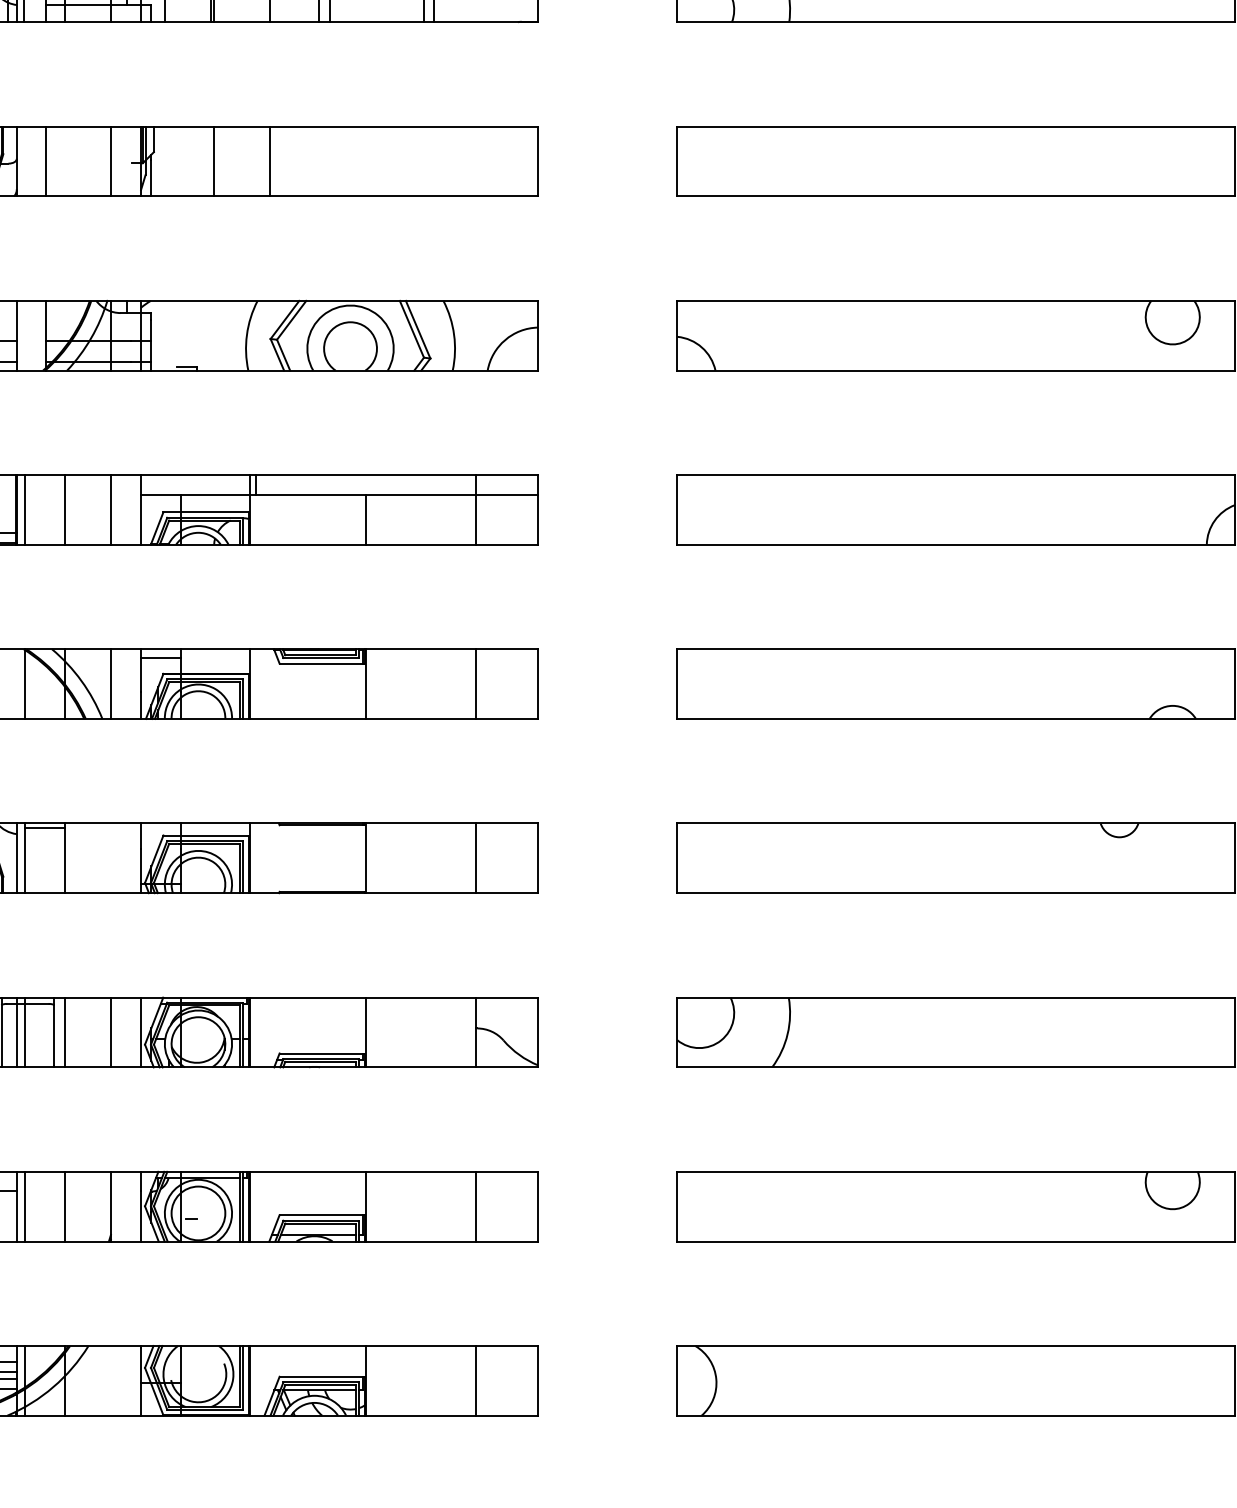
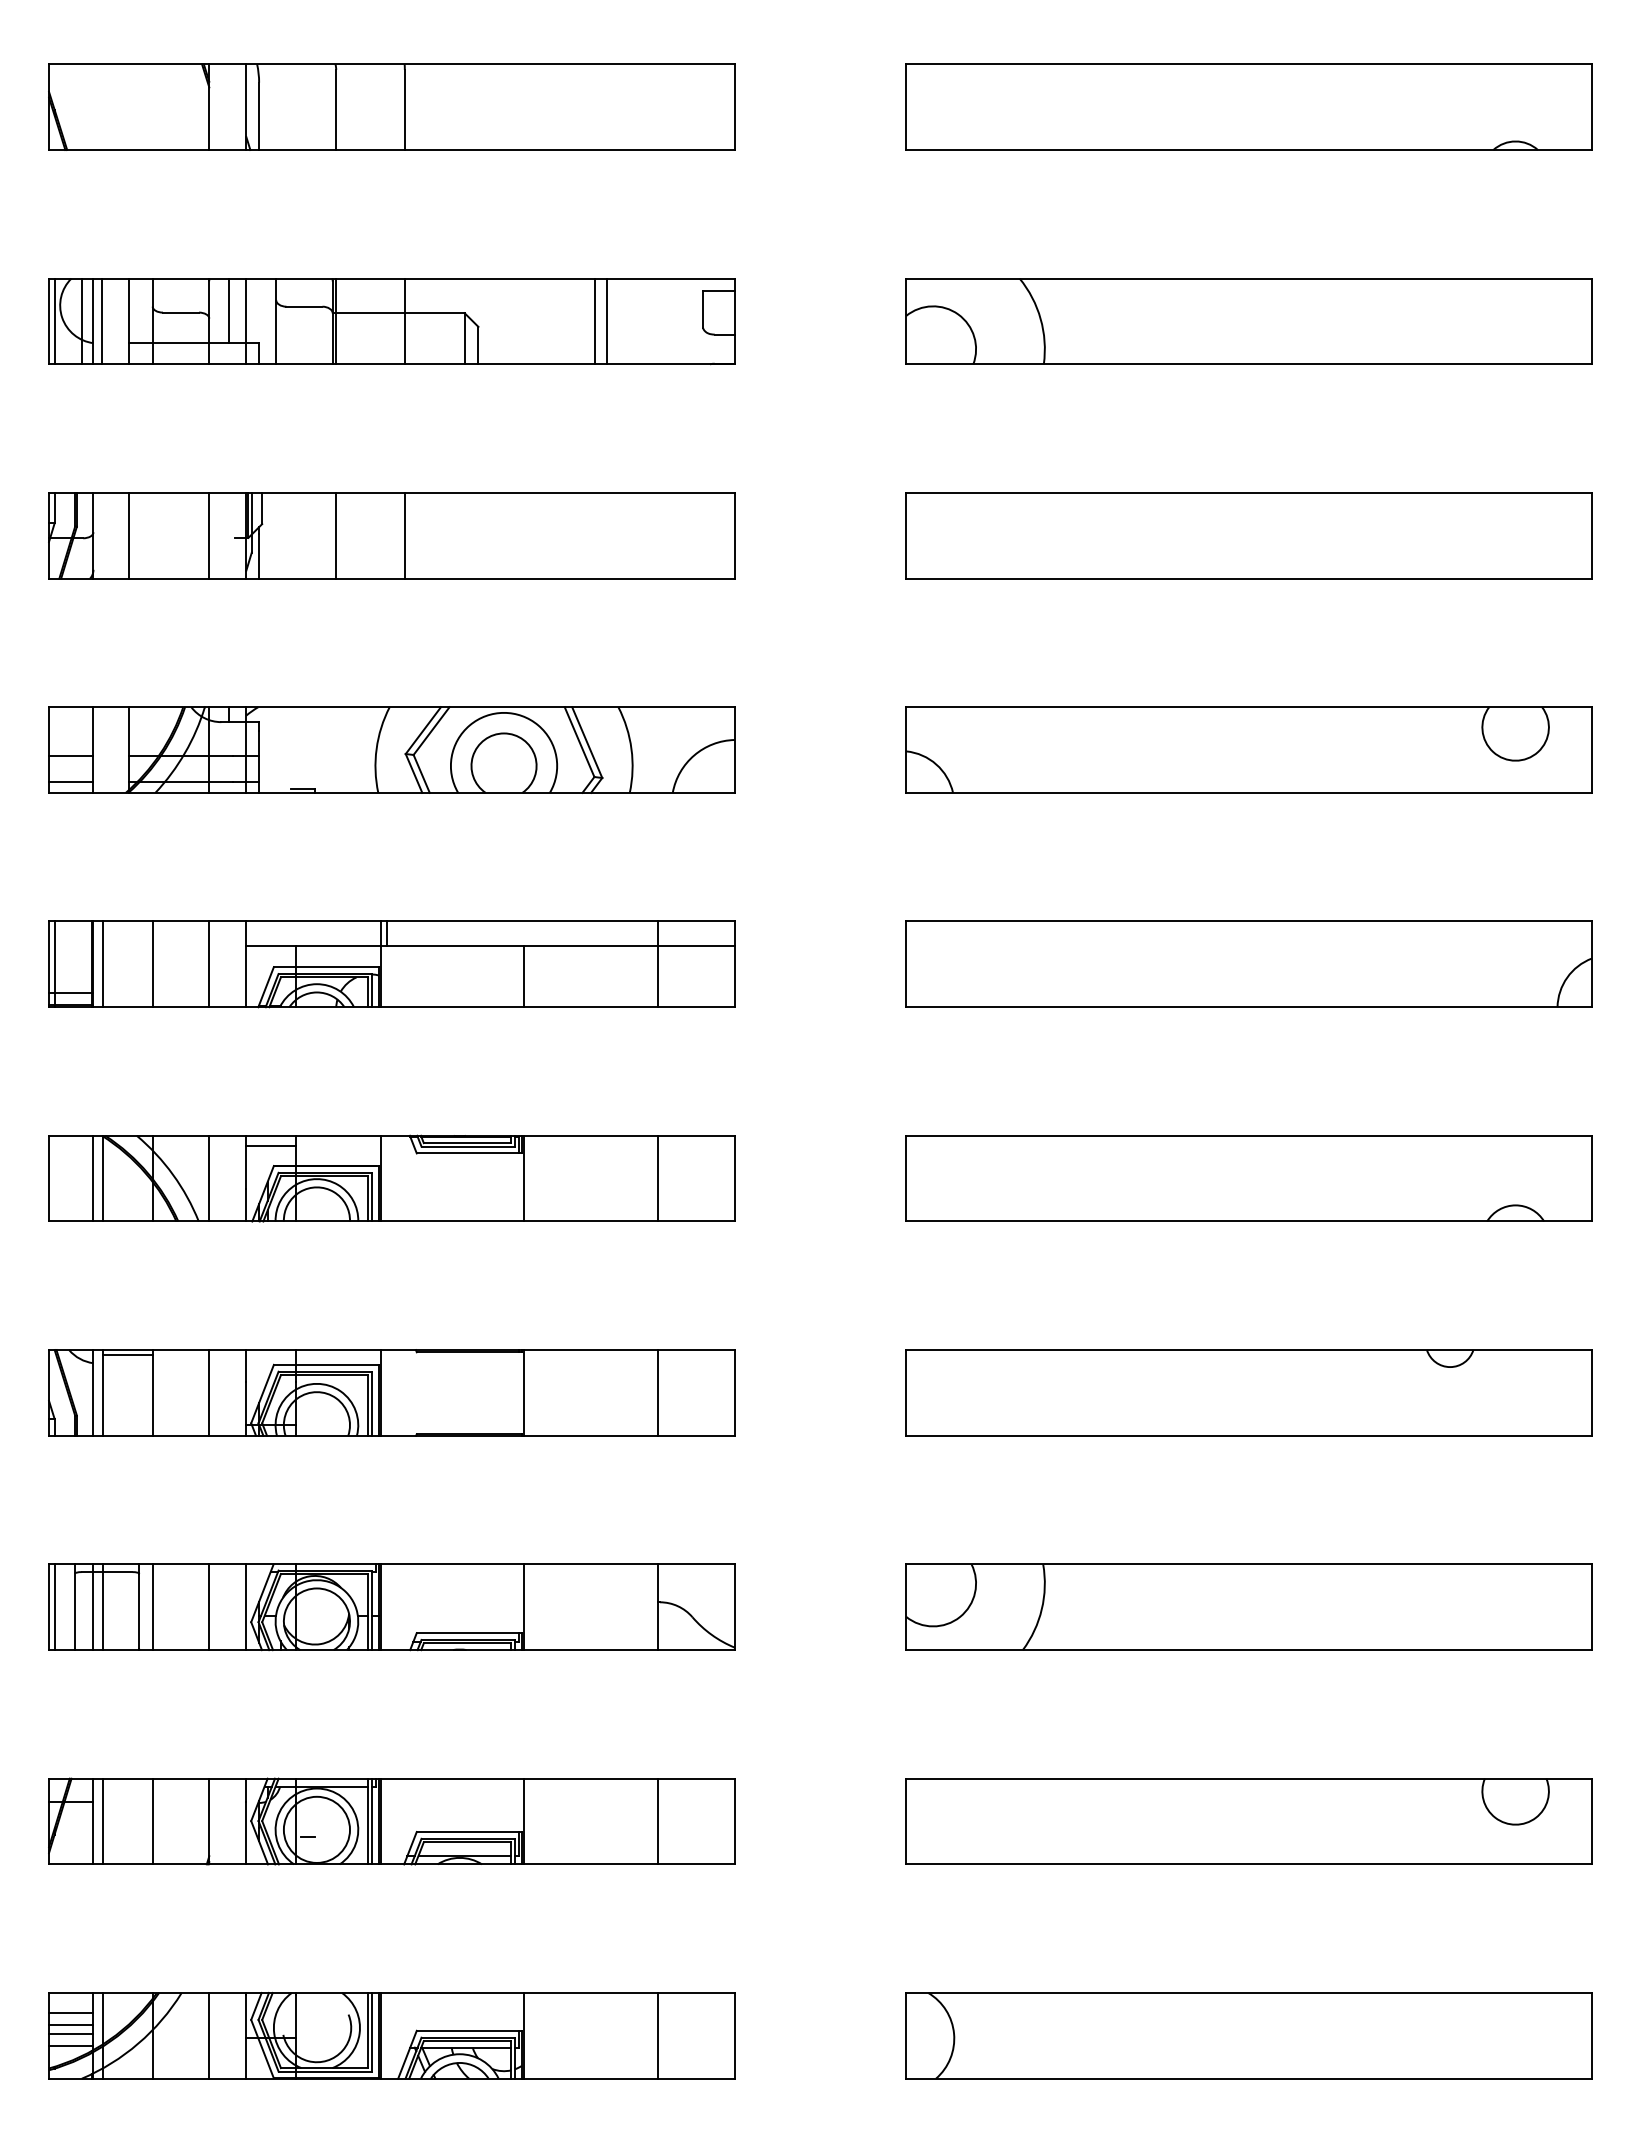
line: (16, 684) -> (93, 1178), added
line: (111, 857) -> (209, 1392), added
line: (111, 1380) -> (209, 2035), added

